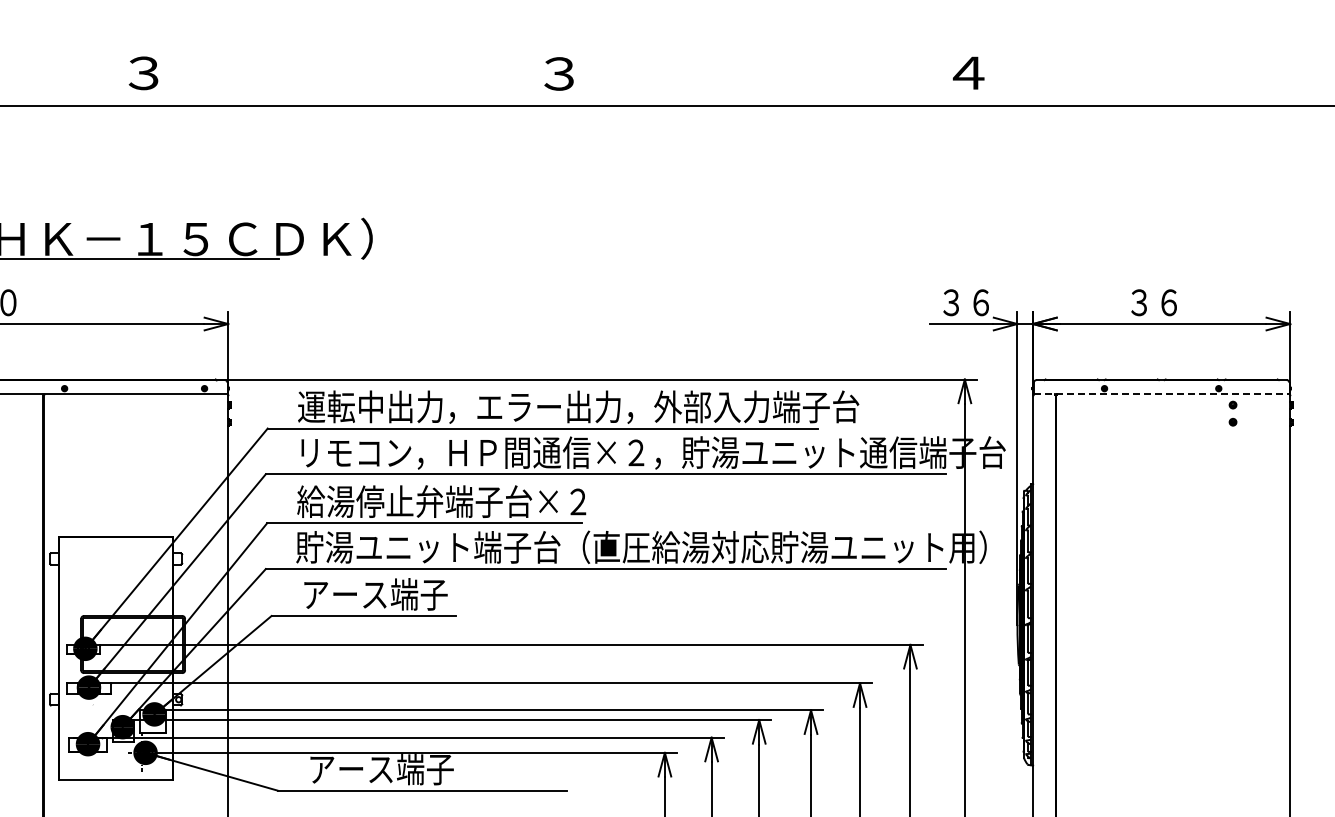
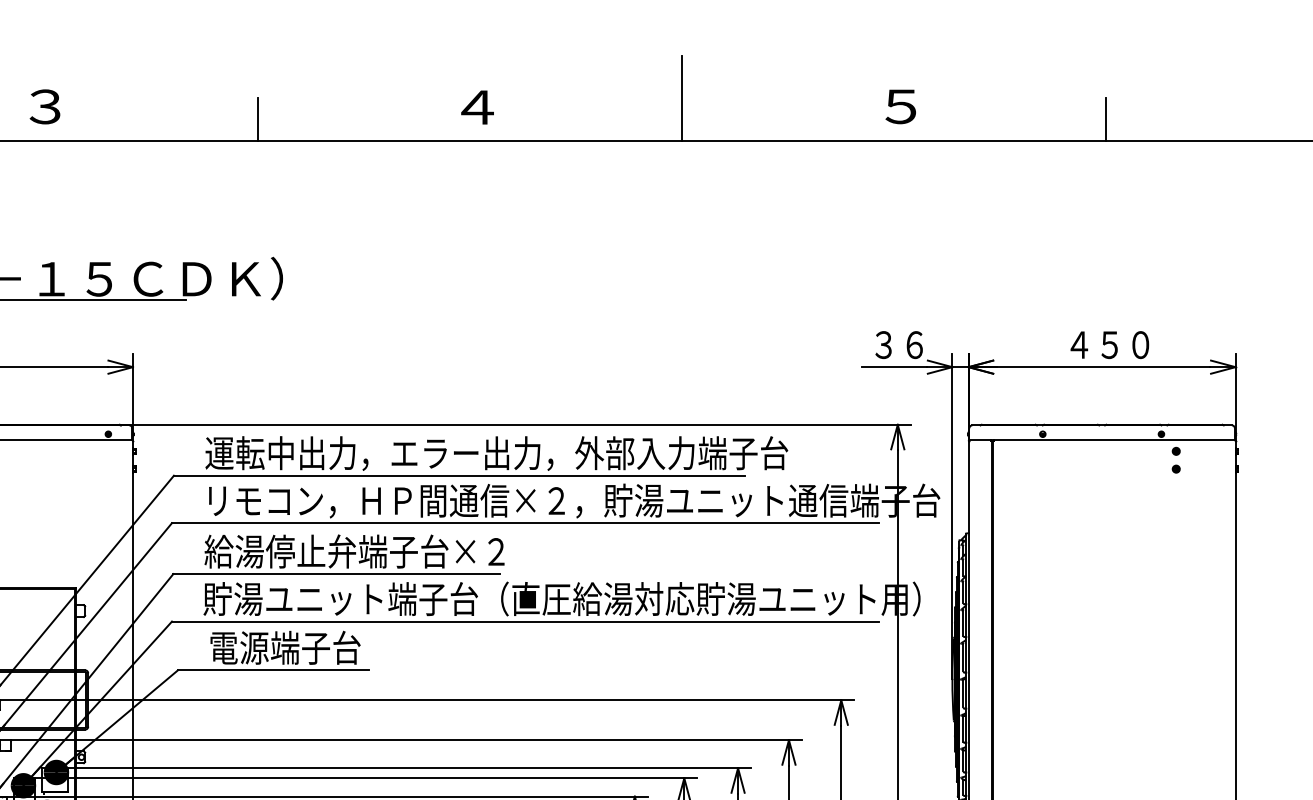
line: (757, 65) -> (682, 98), added
text: (559, 73) -> (476, 107), ３ -> ４
text: (968, 73) -> (901, 107), ４ -> ５
line: (349, 85) -> (258, 119), added
line: (1165, 85) -> (1106, 119), added
text: (1168, 302) -> (1109, 344), ３６ -> ４５０
line: (1161, 394) -> (1101, 440), dashed -> solid
text: (375, 594) -> (285, 647), アース端子 -> 電源端子台

